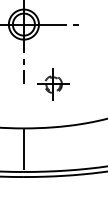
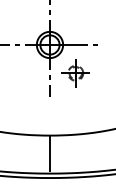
part: (53, 84) -> (75, 73), moved

